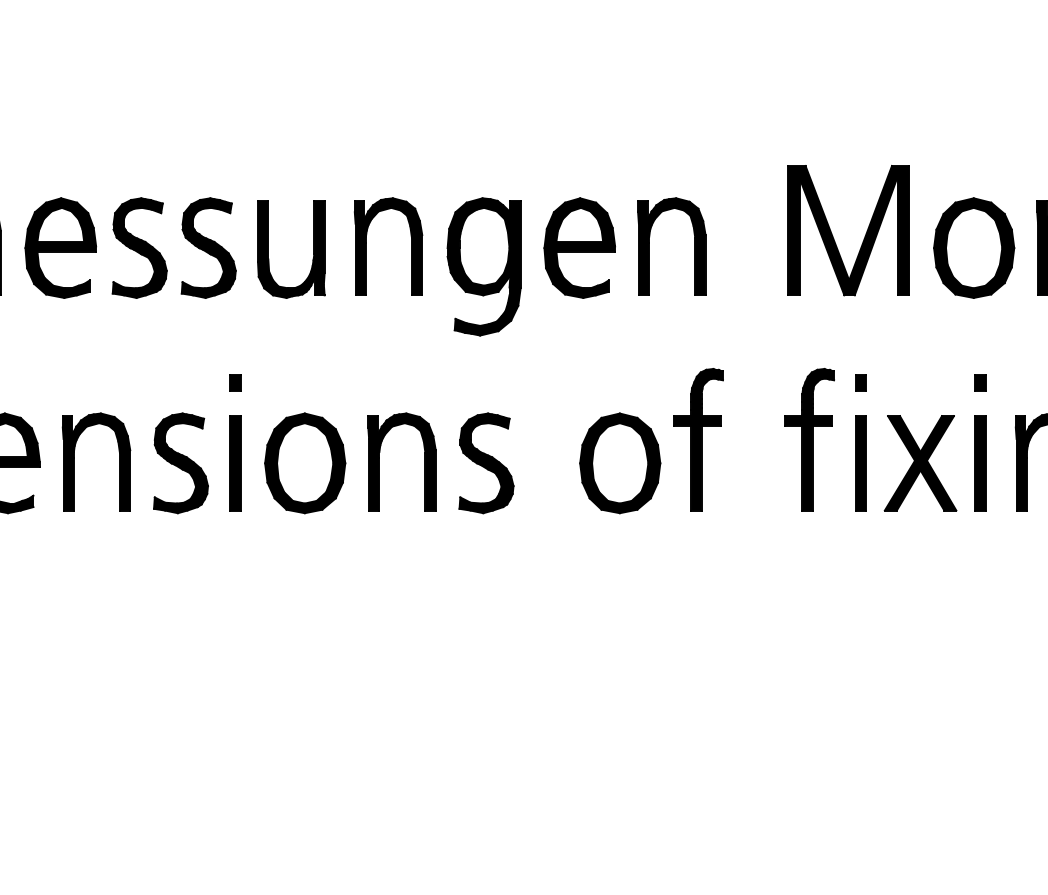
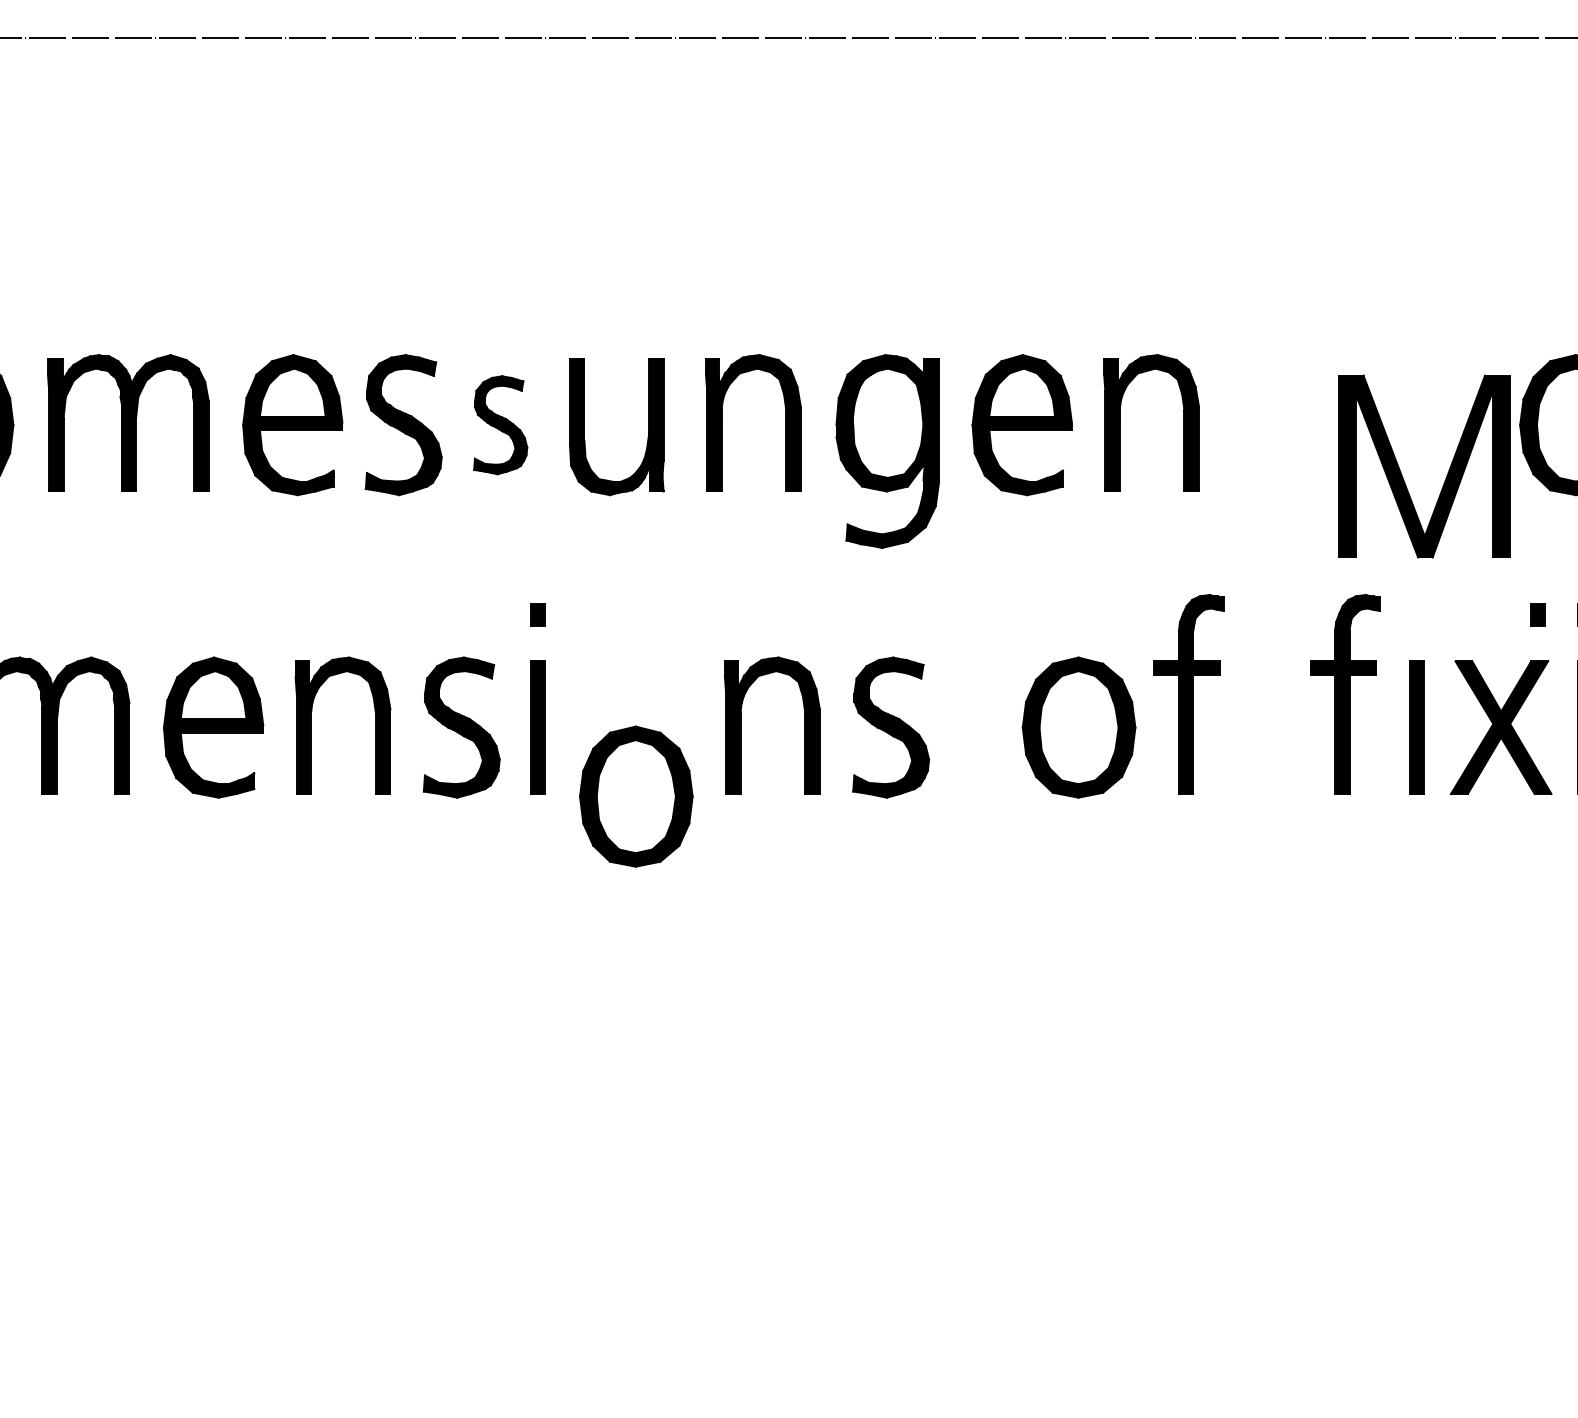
part: (833, 236) -> (1402, 474), moved
part: (208, 248) -> (500, 425), size x0.7
part: (860, 382) -> (1537, 614), moved
part: (305, 463) -> (636, 796), moved

